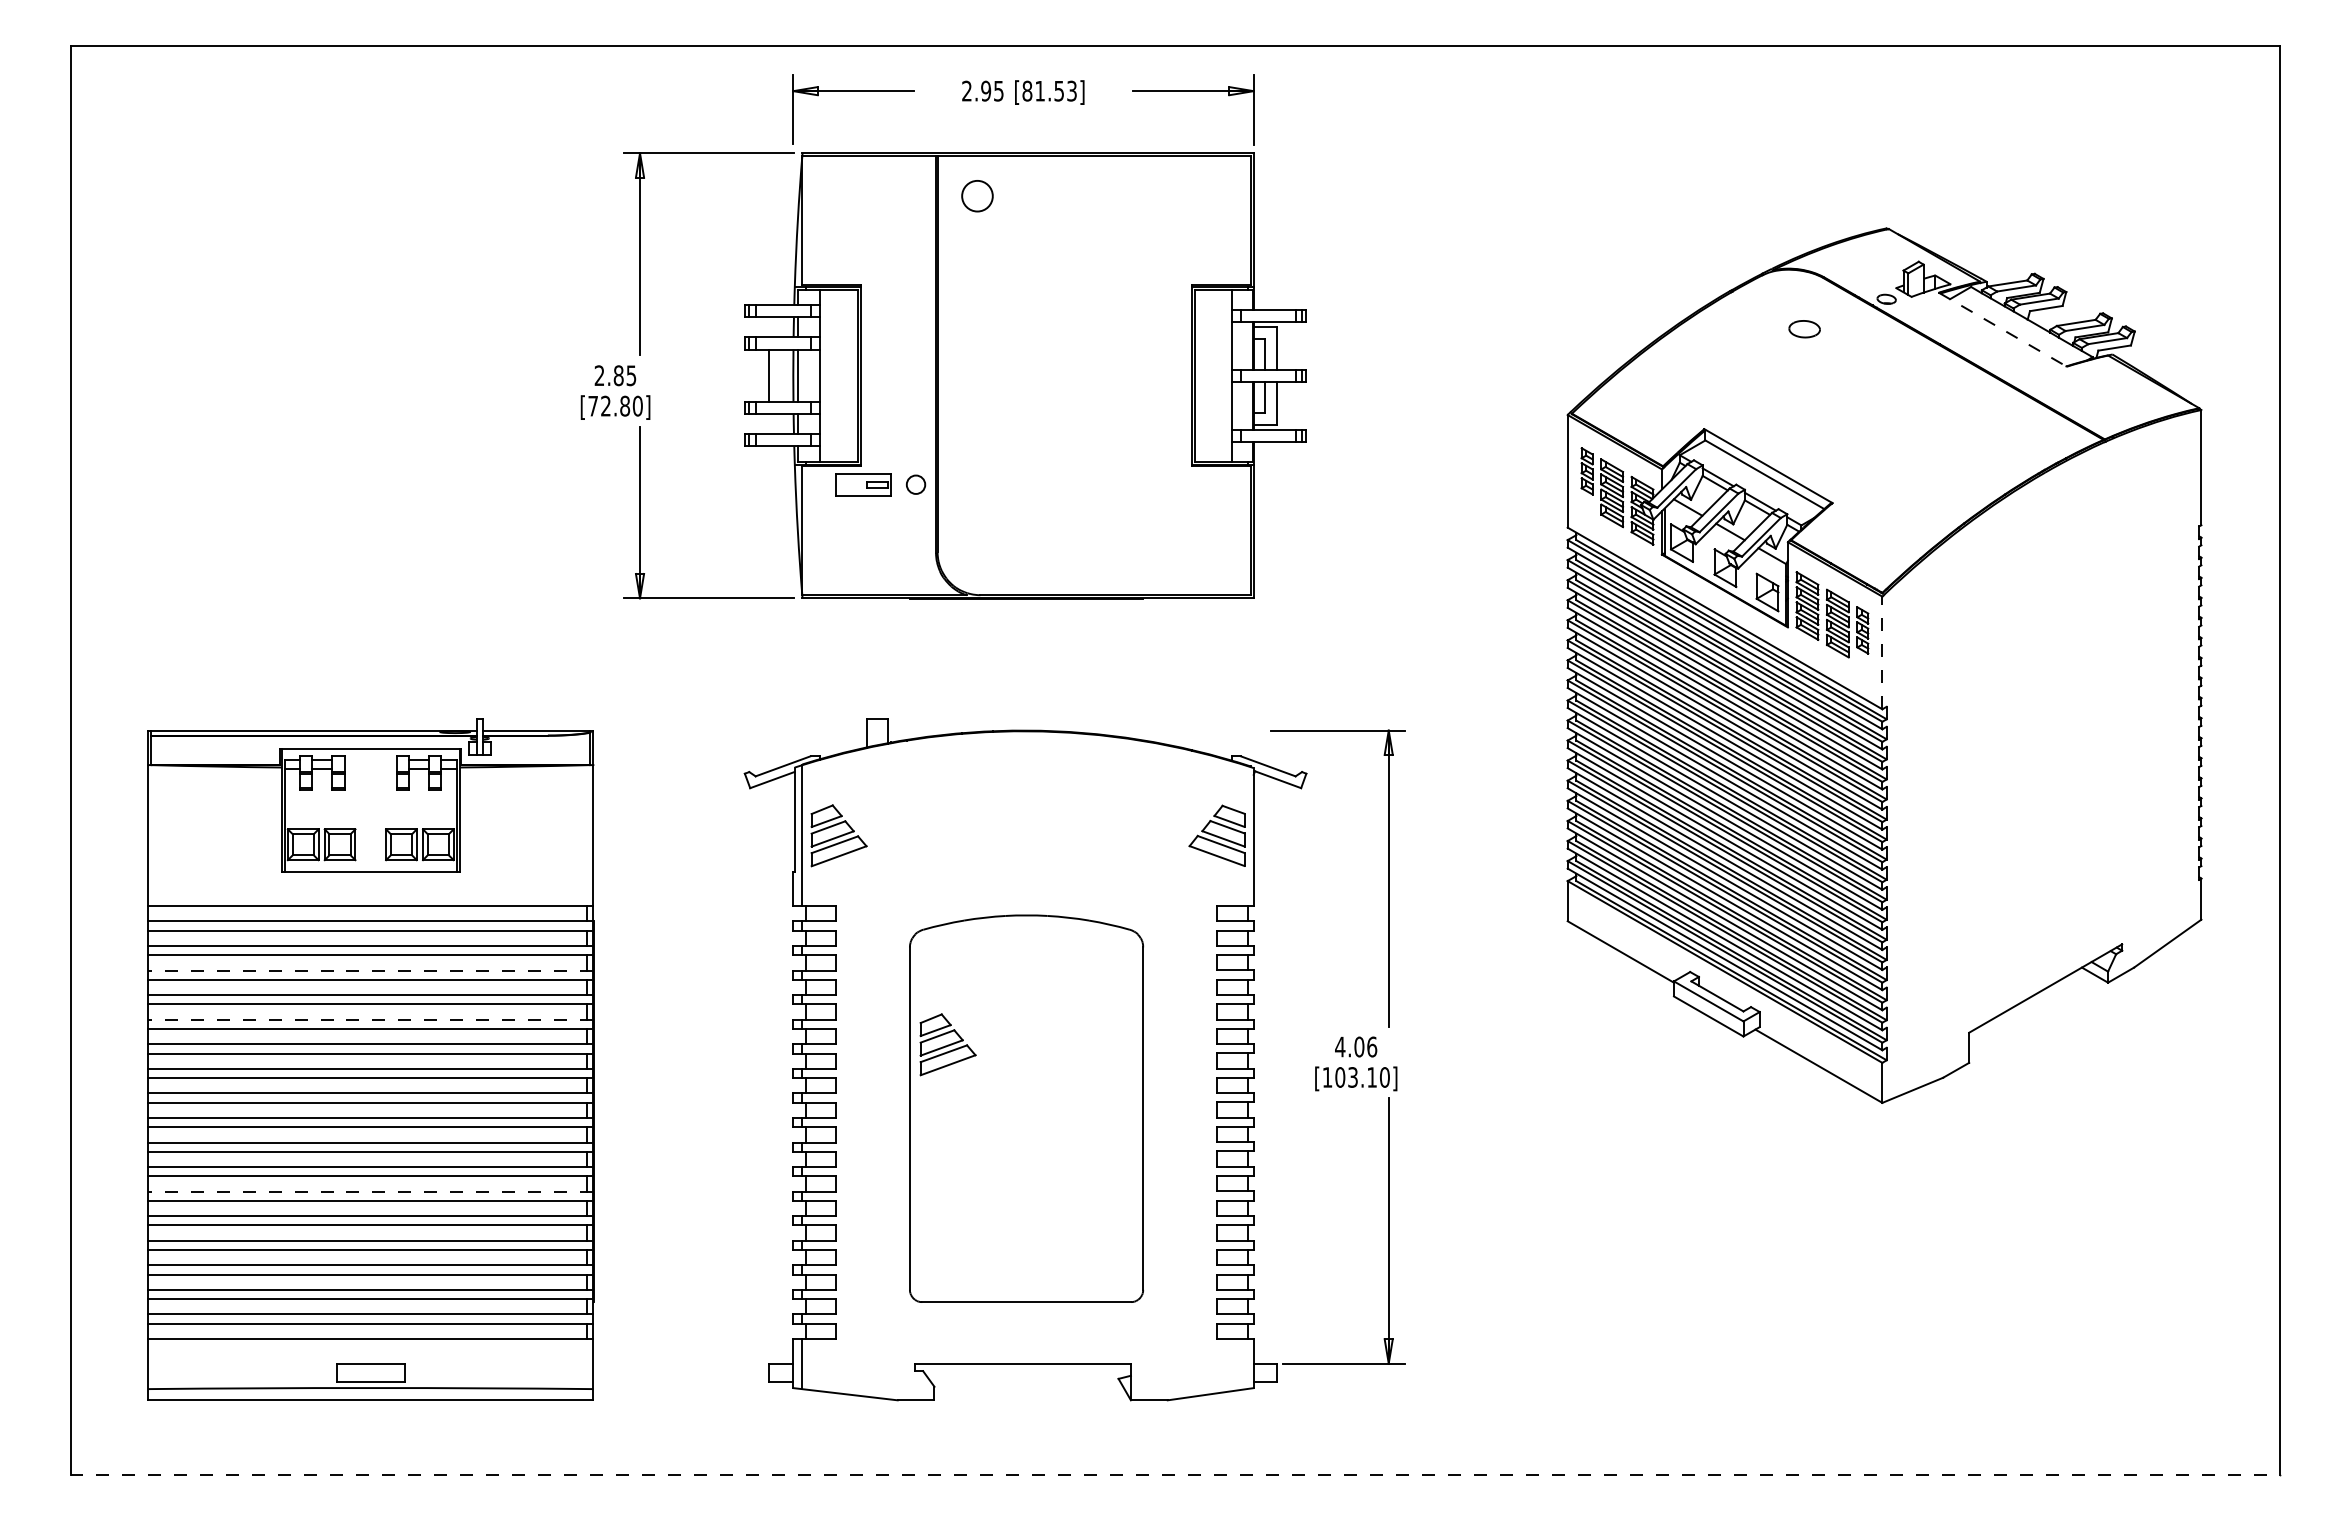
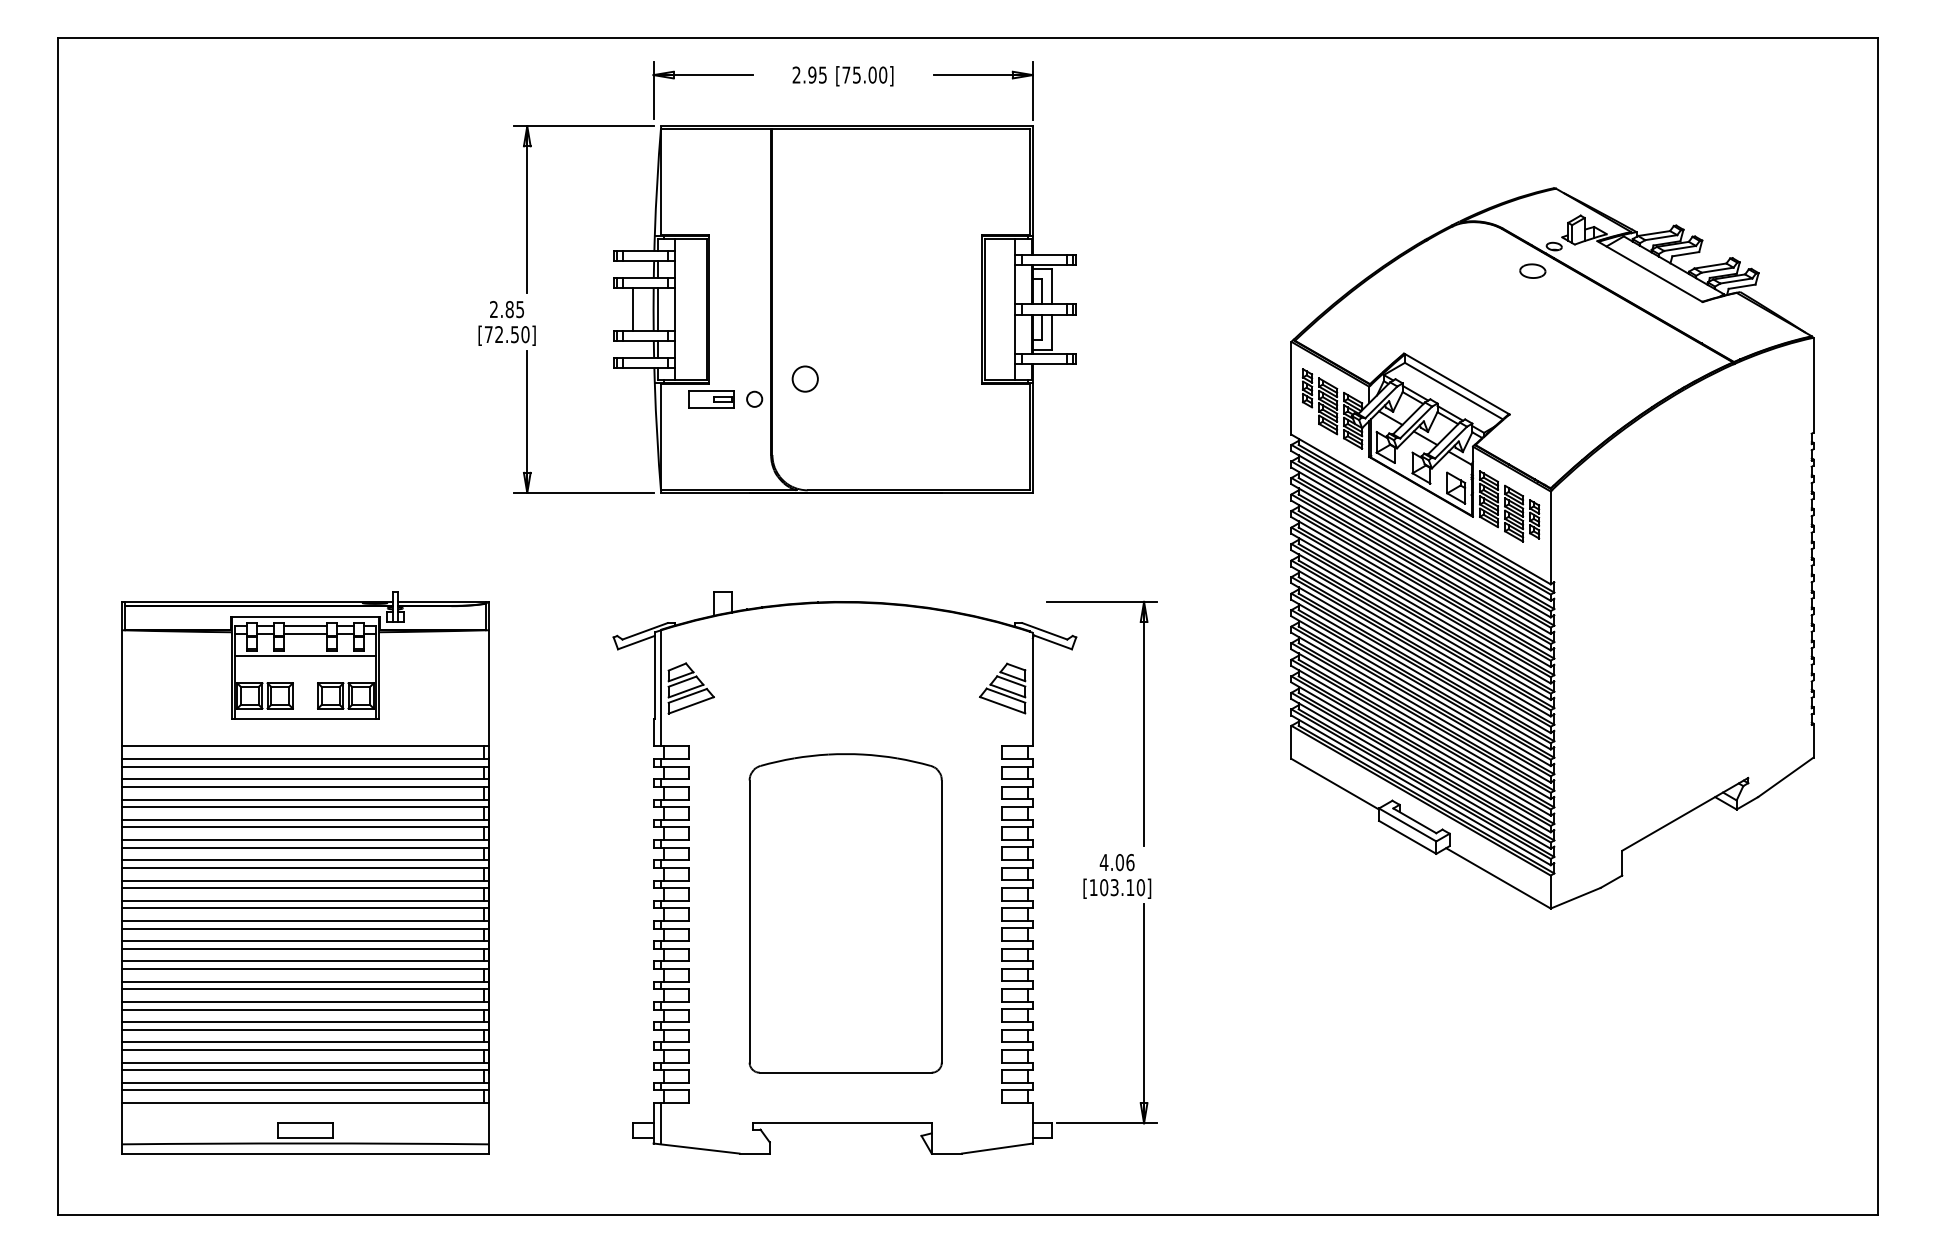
text: (1049, 90) -> (864, 74), [81.53] -> [75.00]
circle: (977, 196) -> (805, 379), moved
part: (1804, 329) -> (1532, 271), moved
line: (2002, 329) -> (1649, 271), dashed -> solid
text: (625, 405) -> (515, 334), [72.80] -> [72.50]
line: (1882, 652) -> (1550, 537), dashed -> solid
line: (370, 760) -> (305, 626), added
line: (370, 769) -> (305, 633), added
line: (370, 796) -> (305, 656), added
line: (370, 970) -> (305, 799), dashed -> solid
line: (370, 1019) -> (305, 839), dashed -> solid
part: (947, 1044) -> (780, 860), removed
line: (370, 1191) -> (305, 981), dashed -> solid
line: (1175, 1475) -> (968, 1215), dashed -> solid

